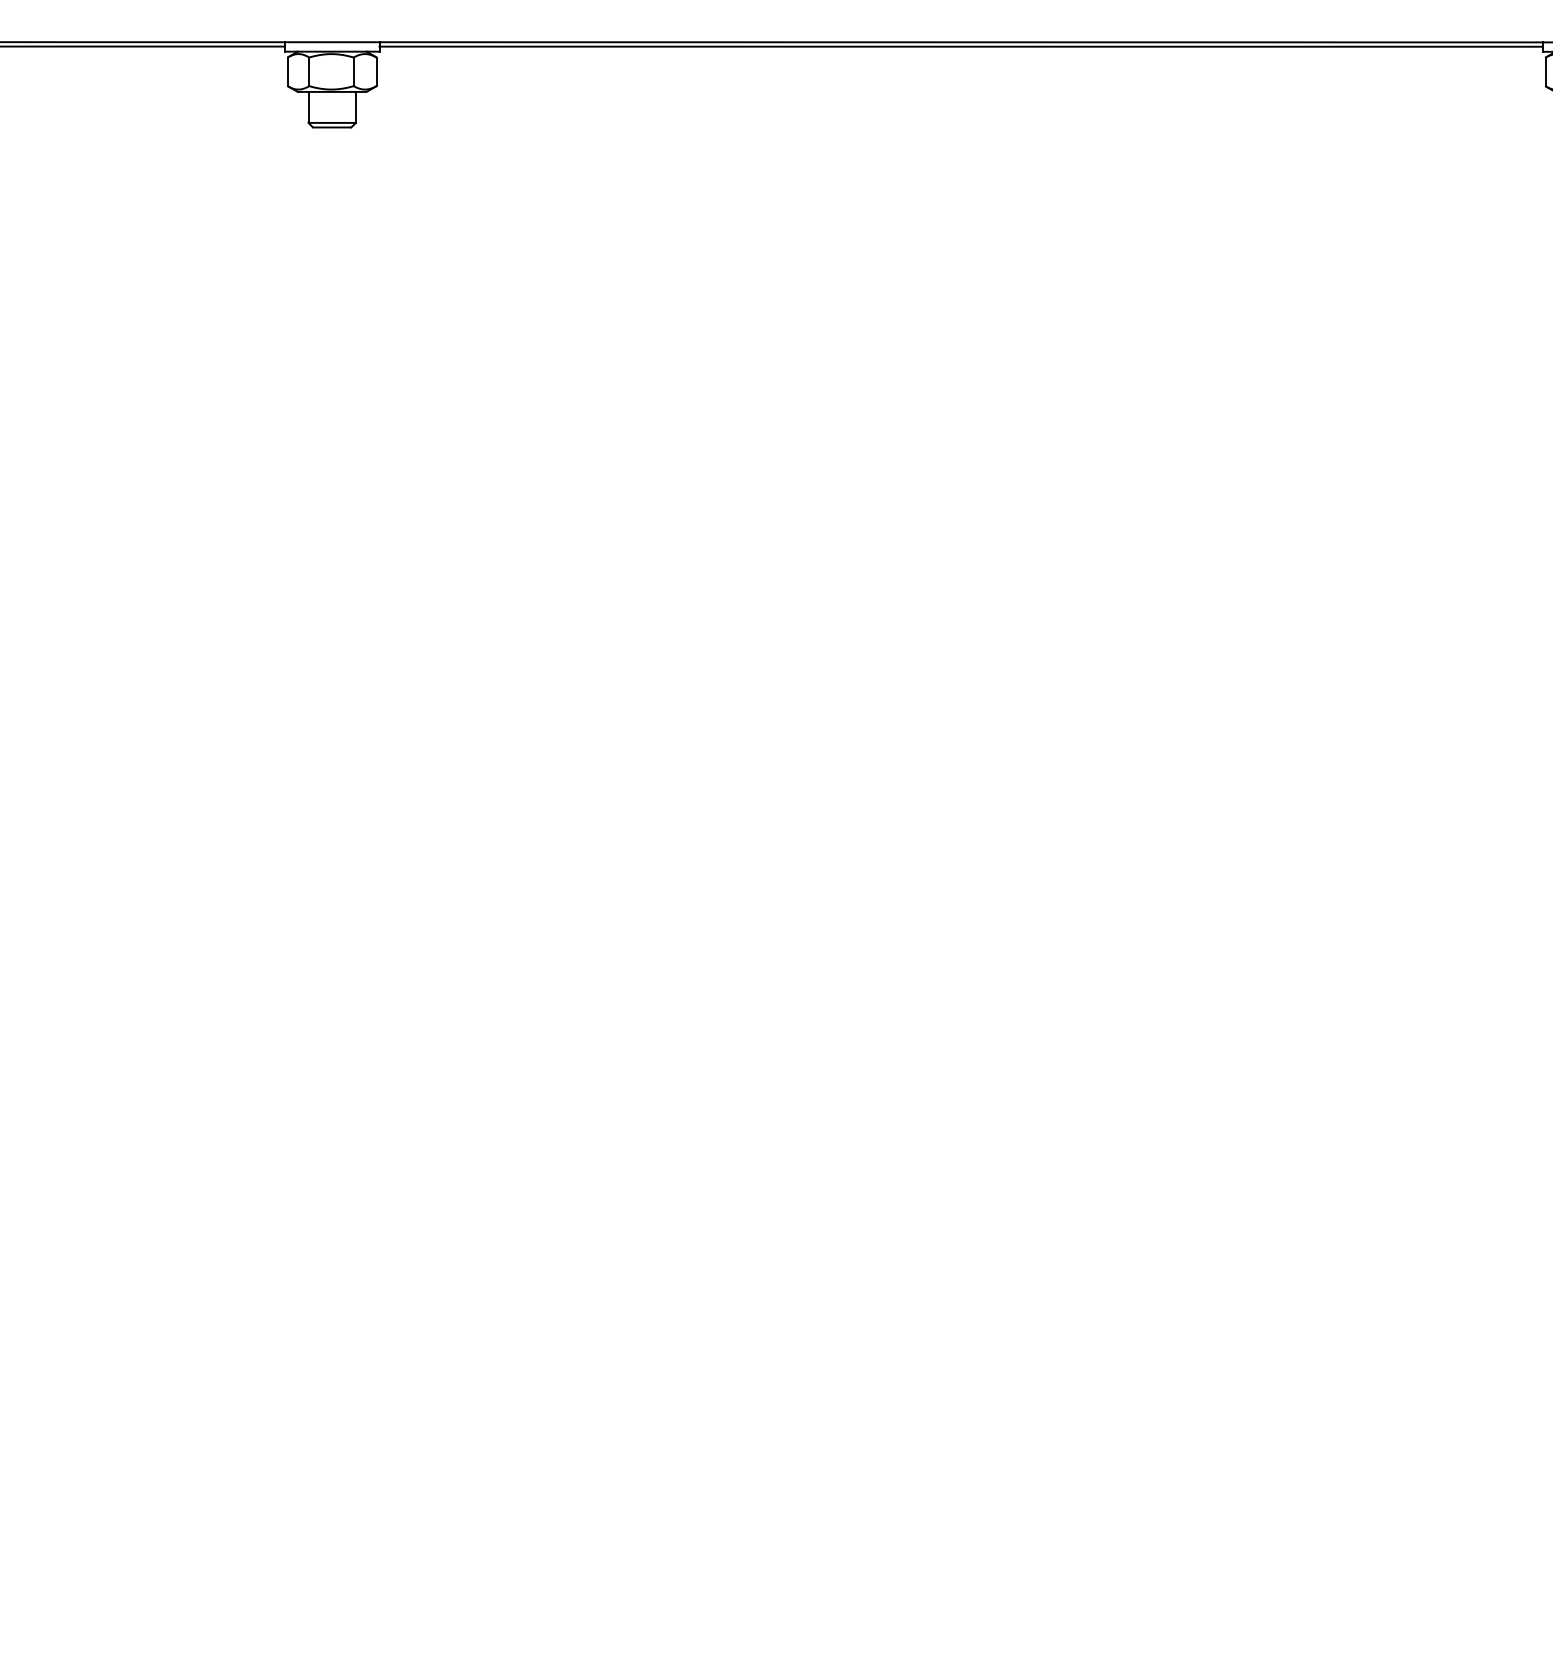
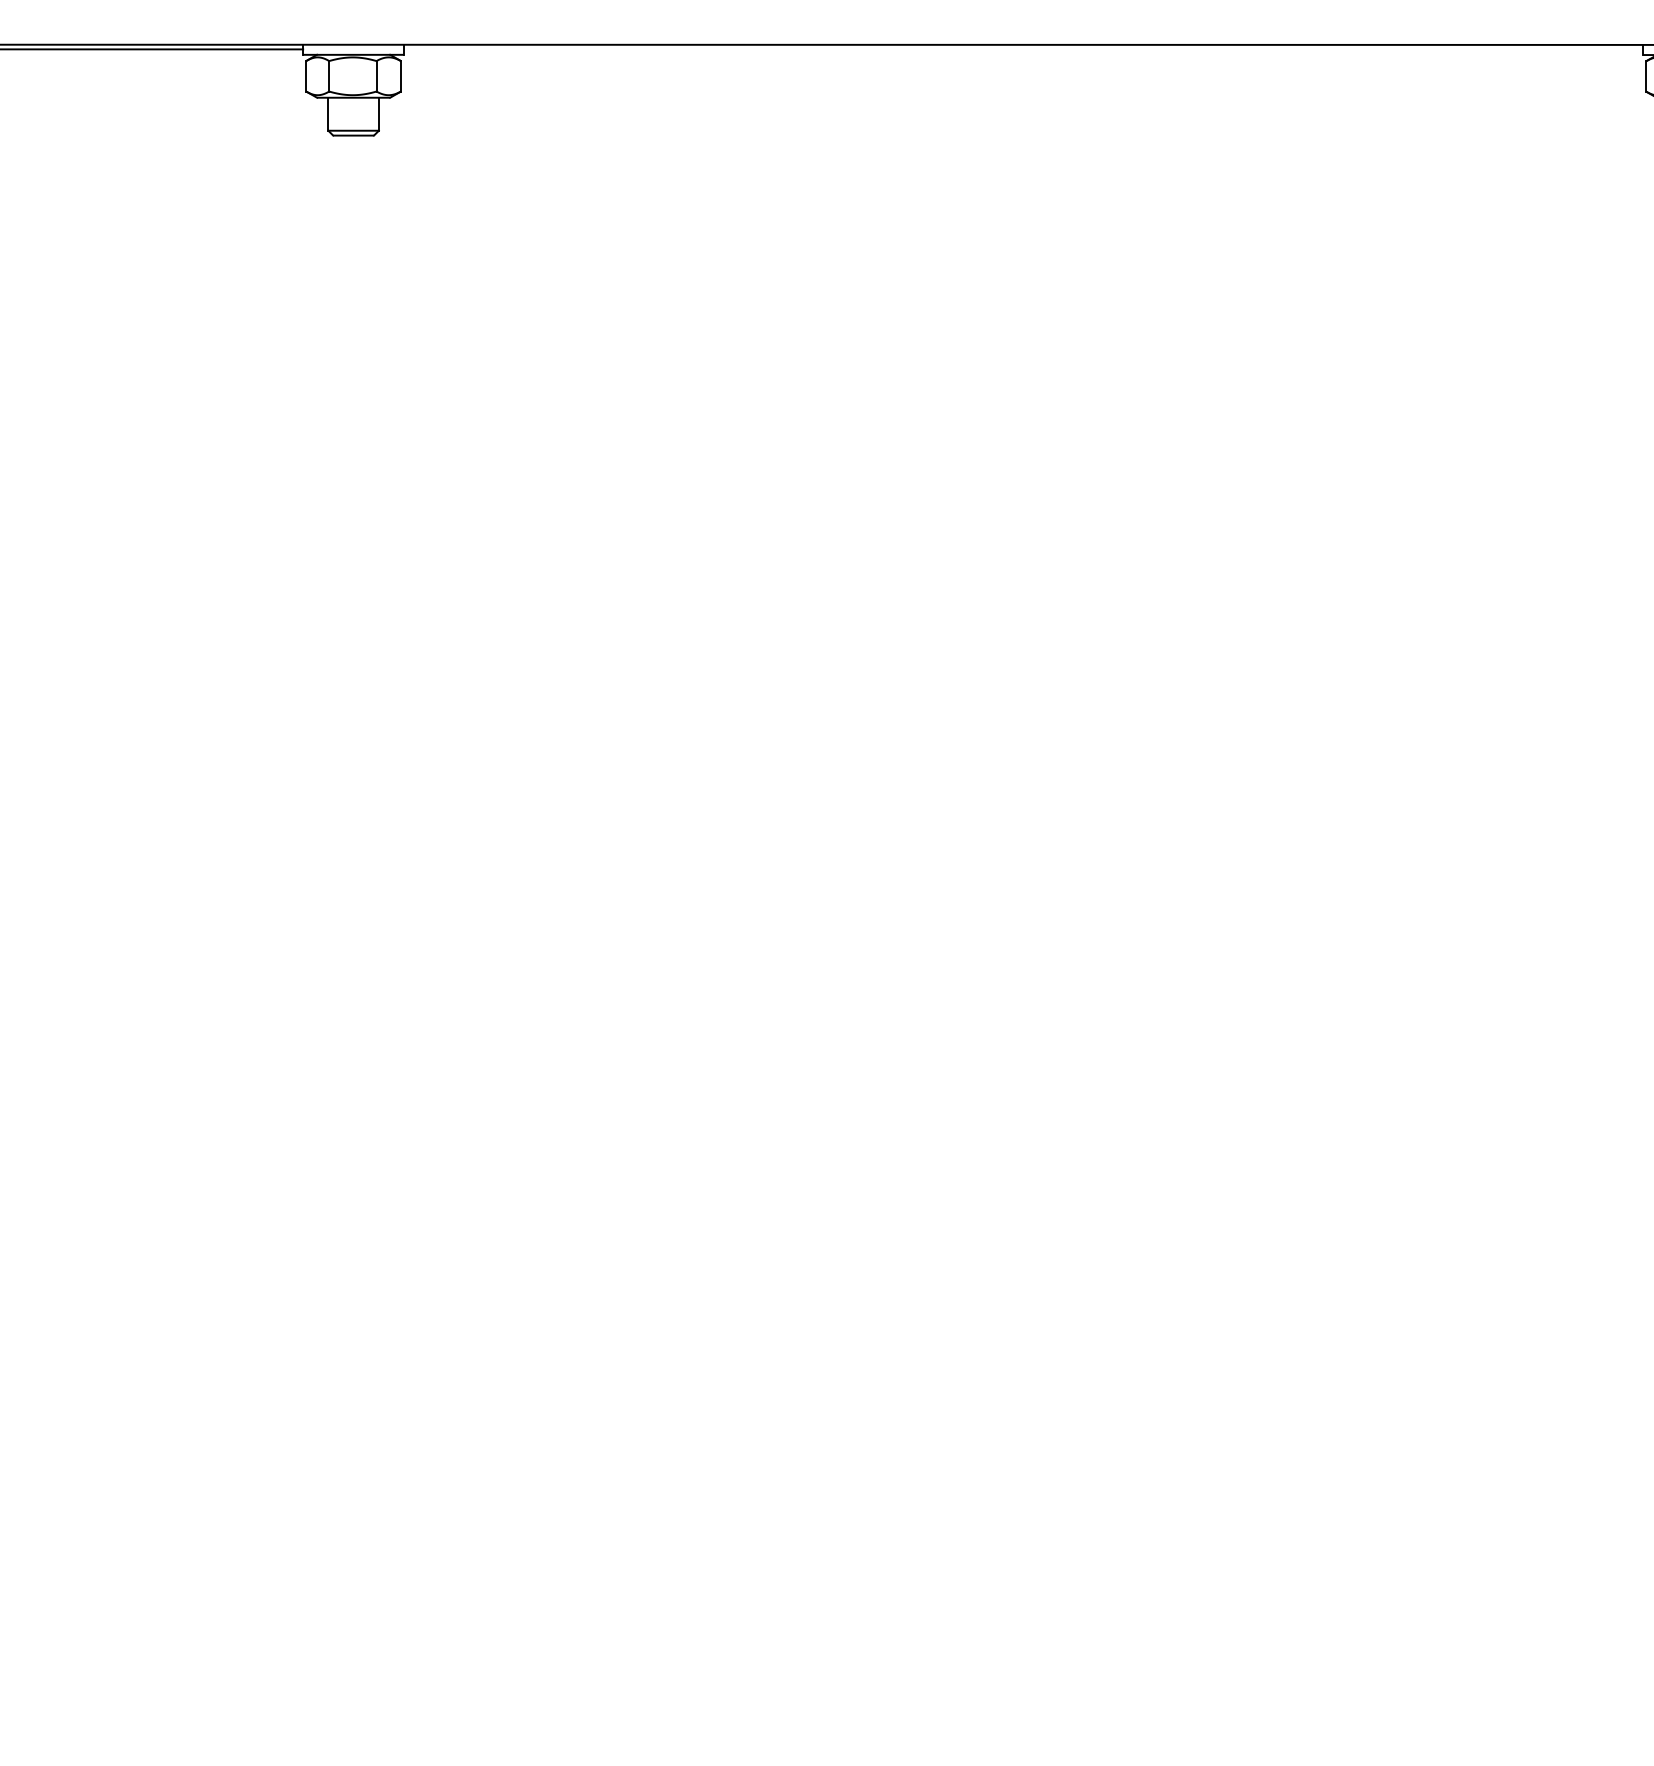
line: (960, 46) -> (1023, 49), removed

